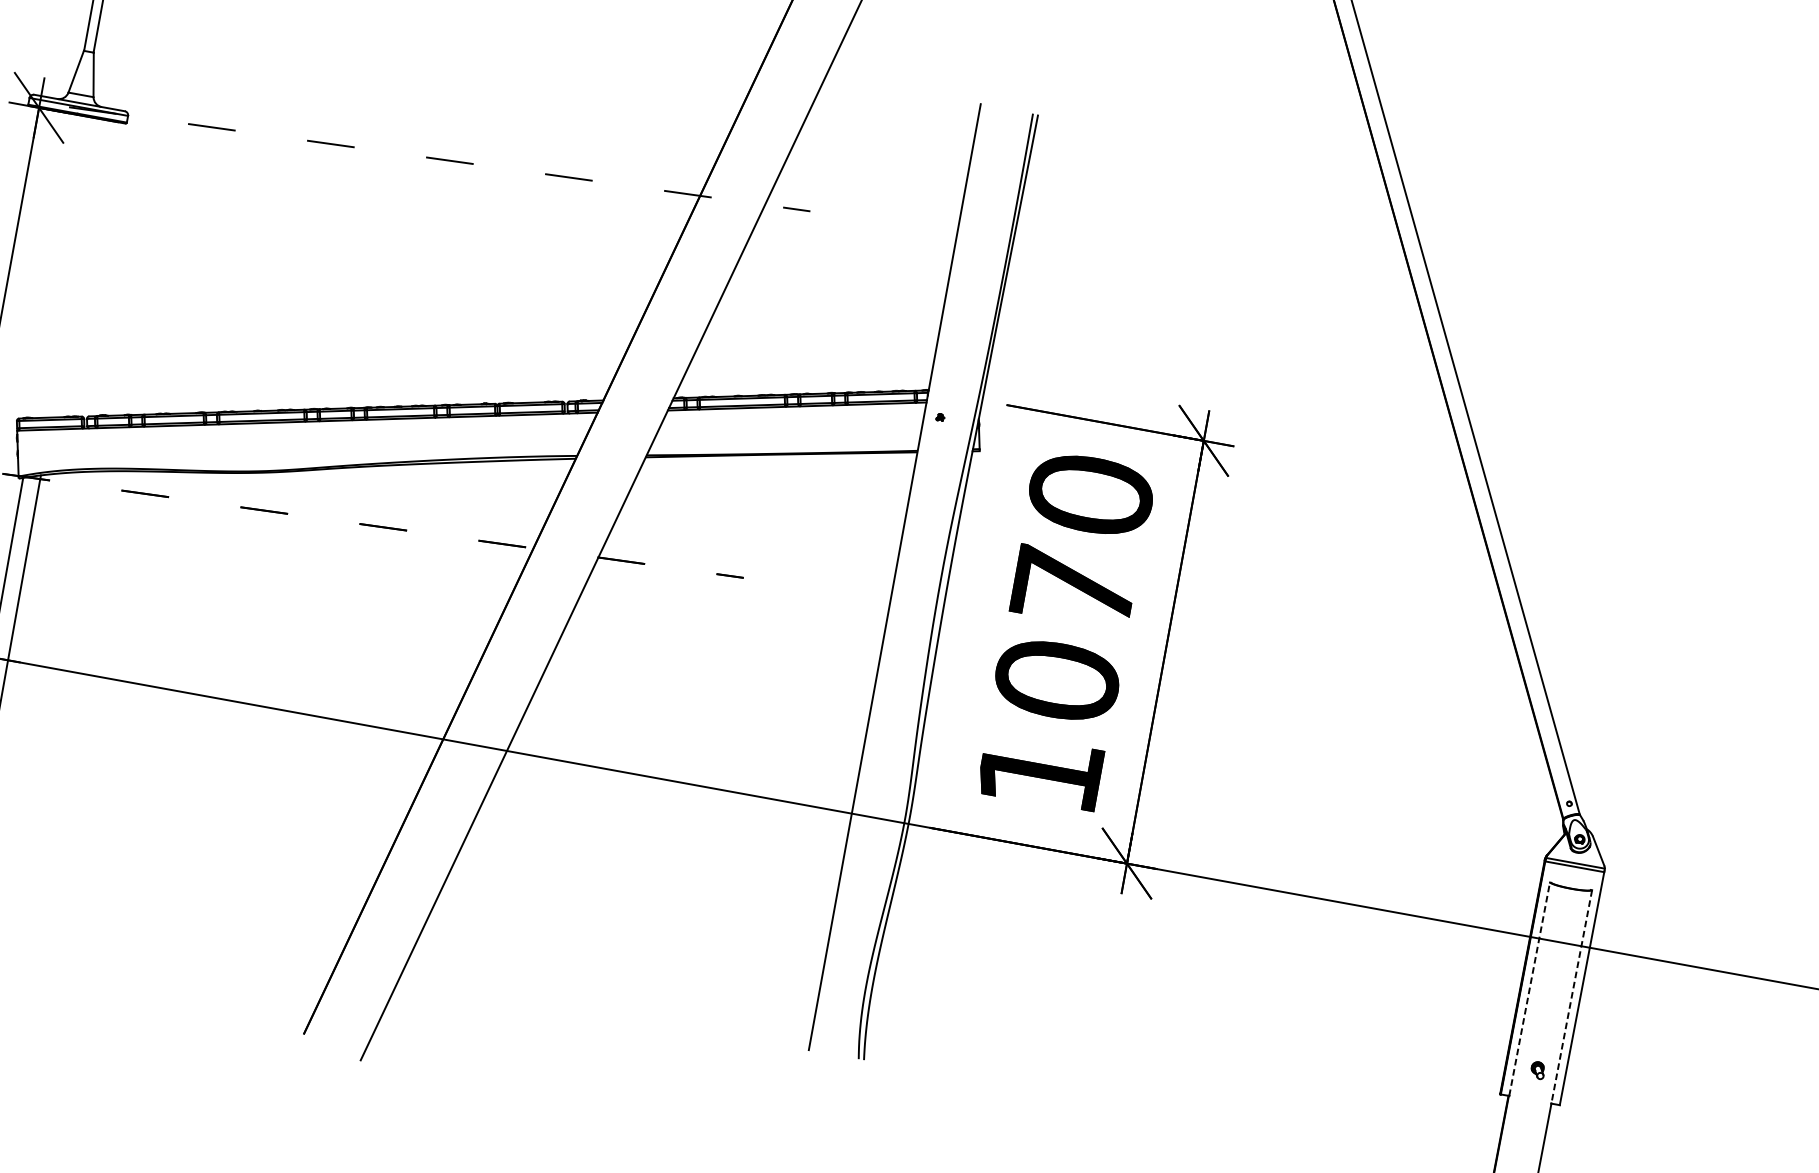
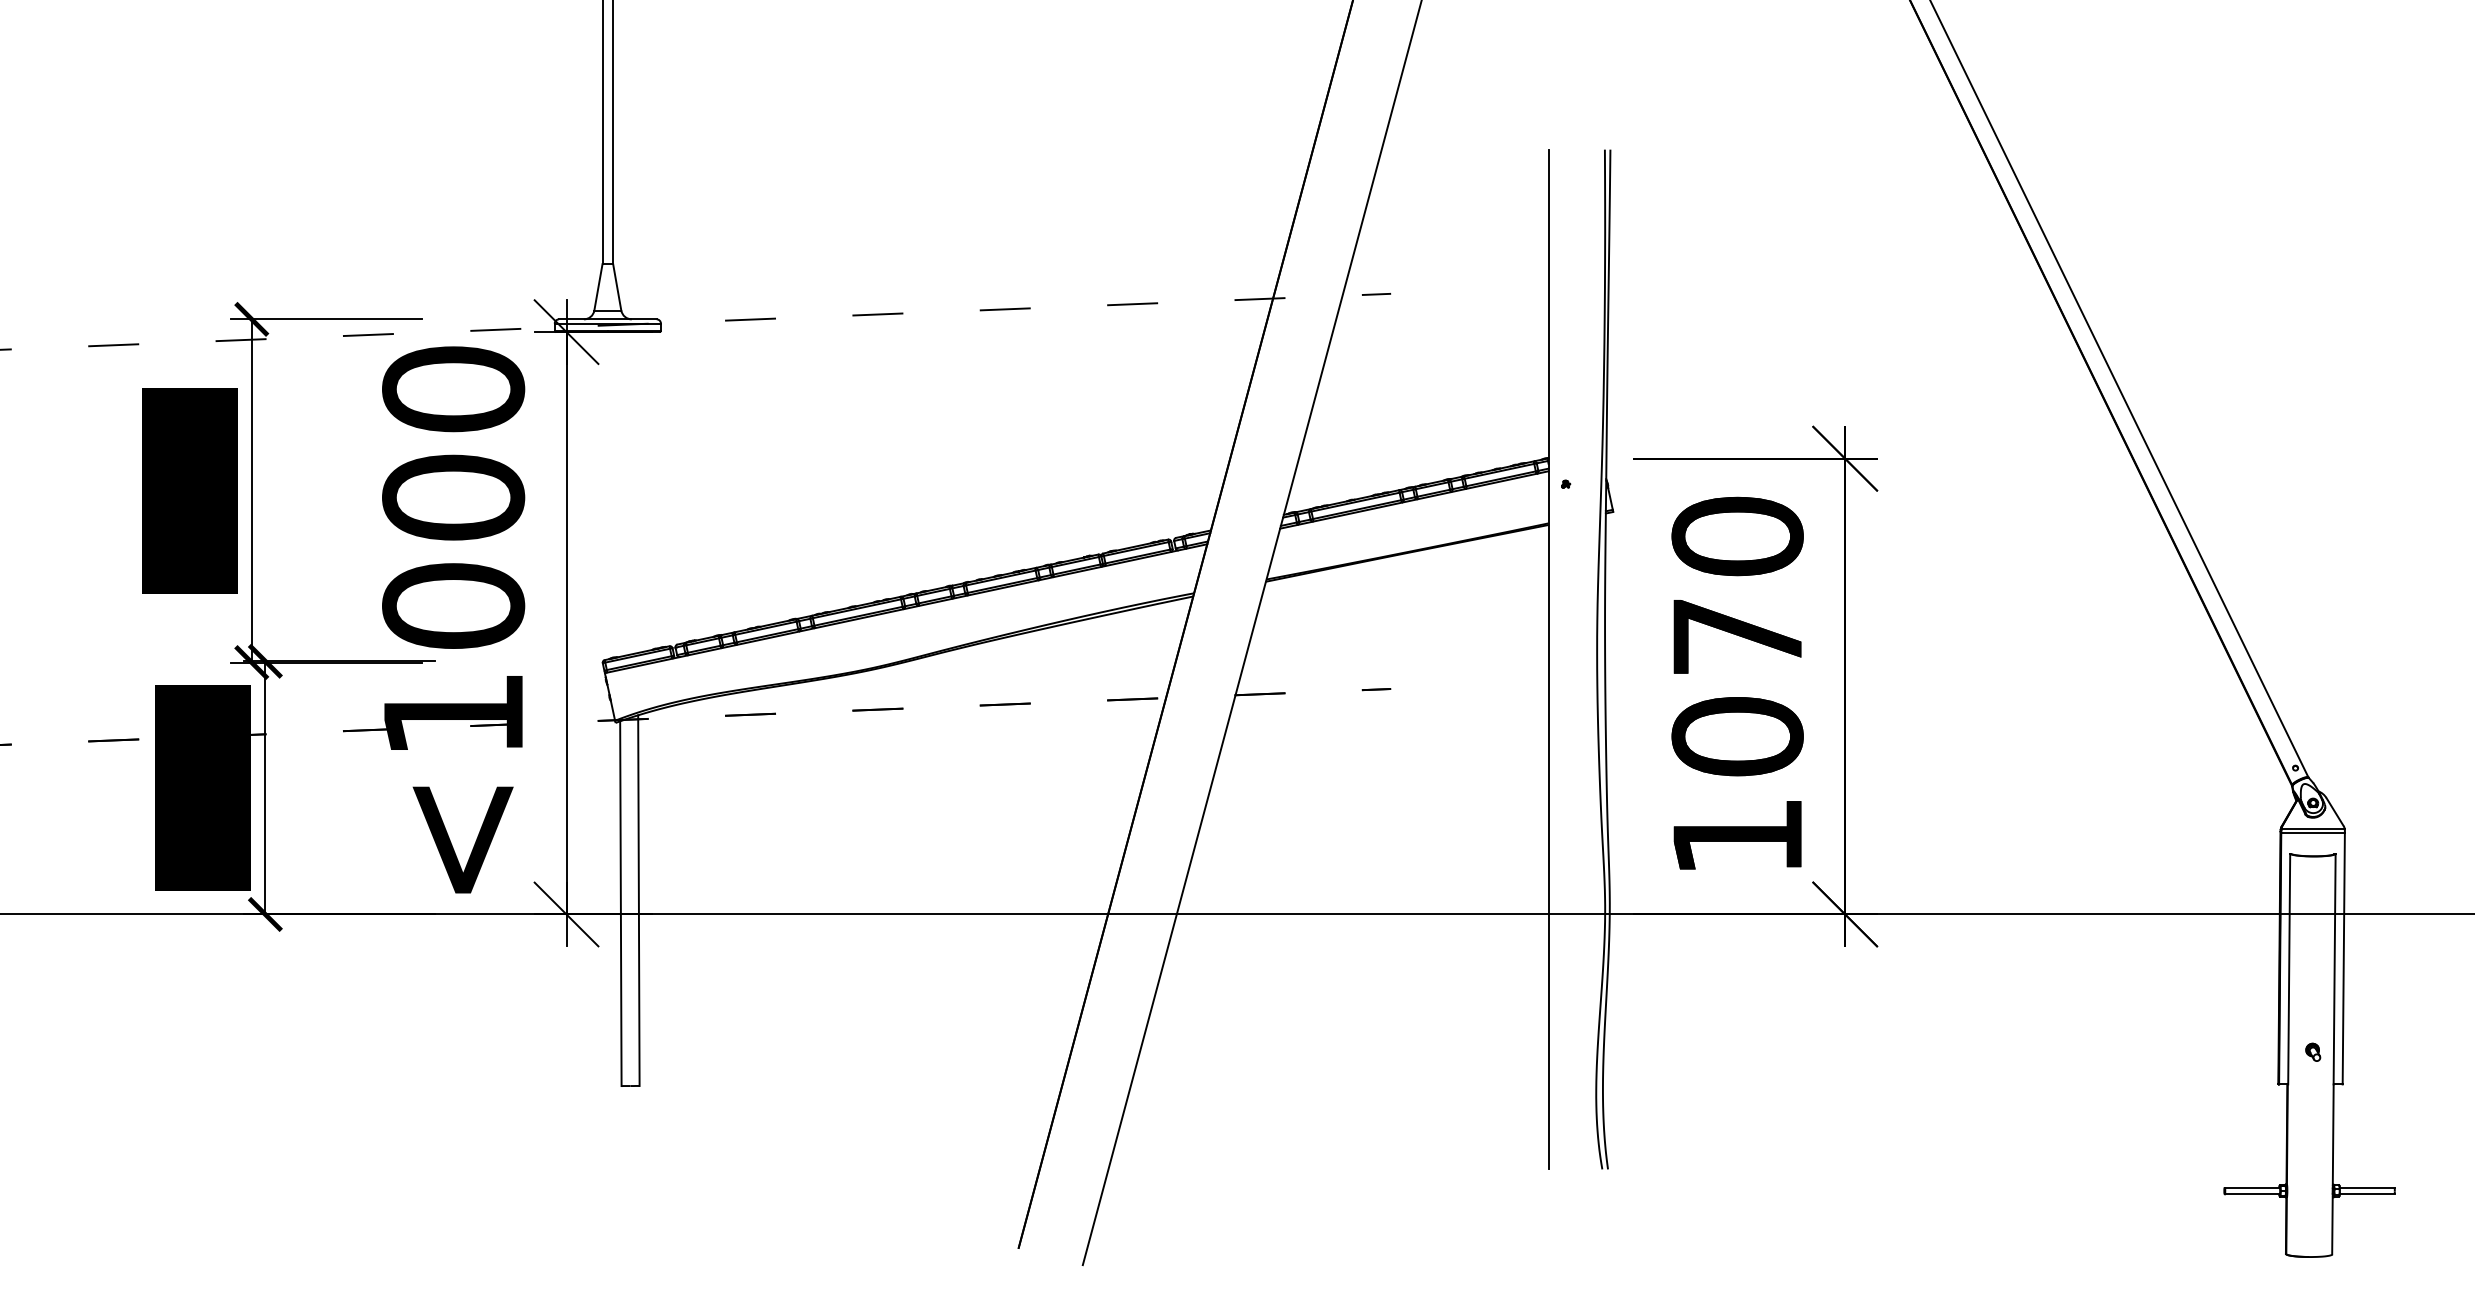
line: (1530, 988) -> (2289, 968), dashed -> solid
line: (1571, 997) -> (2334, 969), dashed -> solid

